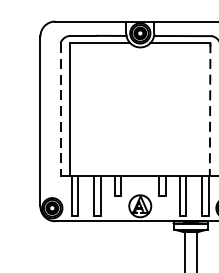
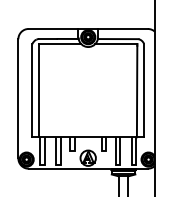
line: (60, 109) -> (32, 90), dashed -> solid
line: (210, 109) -> (137, 90), dashed -> solid

